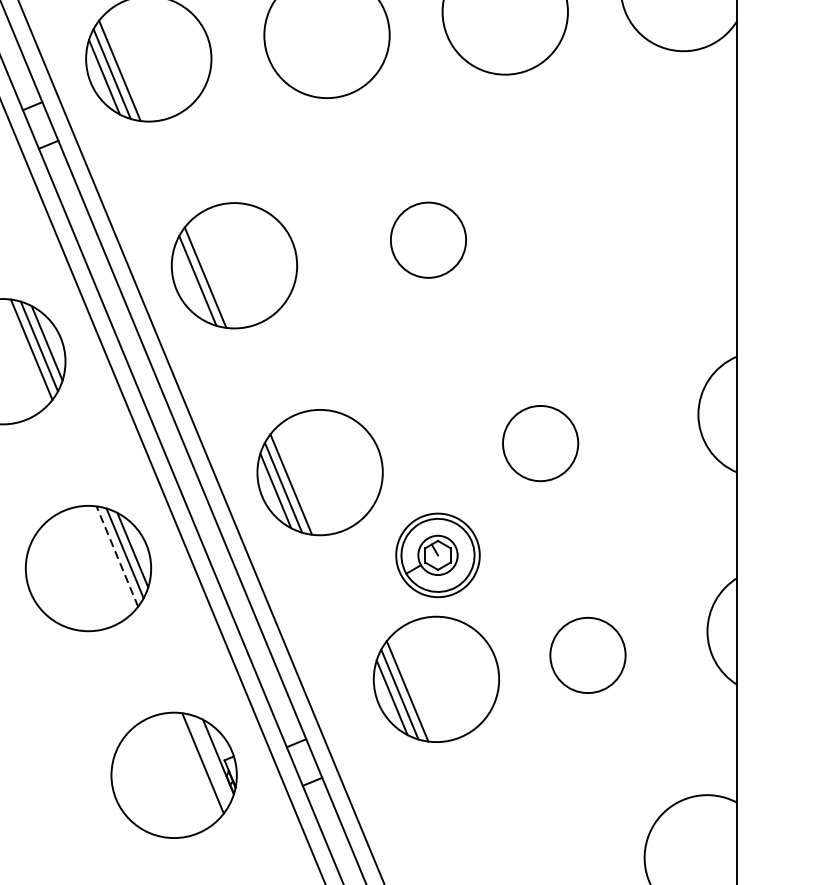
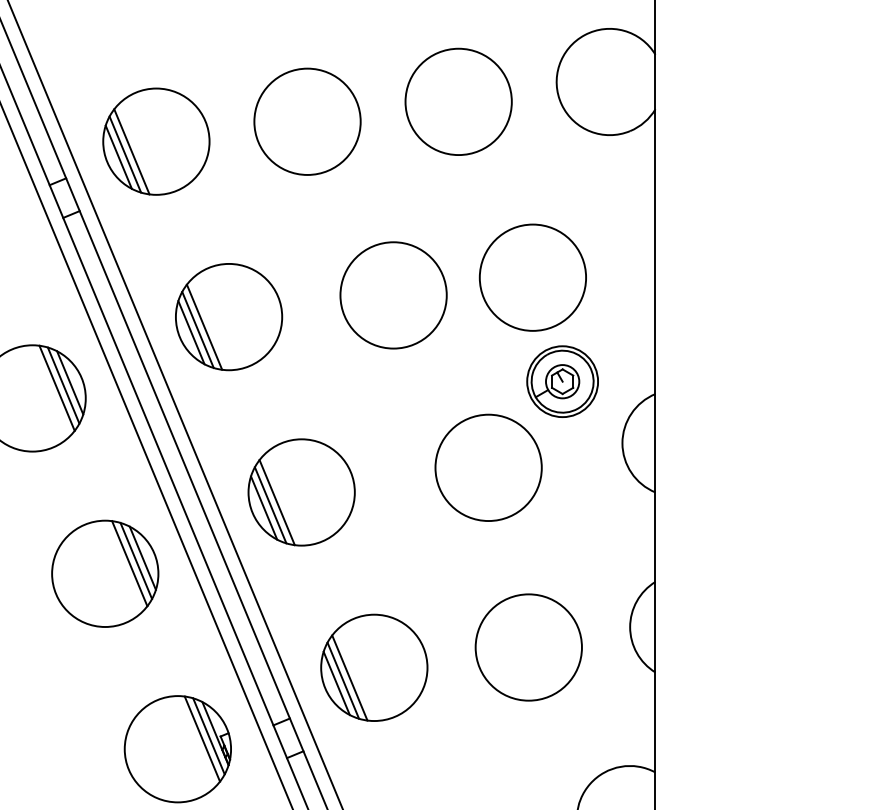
circle: (592, 219) -> (532, 277), added
circle: (428, 240) -> (393, 295), size x1.67
line: (190, 283) -> (191, 332), added
circle: (540, 443) -> (488, 467), size x1.67
part: (437, 555) -> (562, 381), moved
line: (117, 556) -> (129, 563), dashed -> solid
circle: (587, 655) -> (528, 647), size x1.67
part: (436, 678) -> (374, 667), moved
line: (210, 760) -> (208, 736), added

